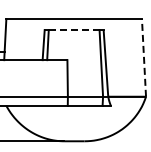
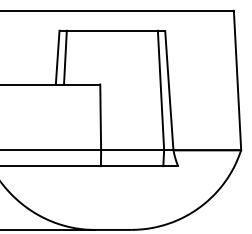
line: (73, 30) -> (111, 31), dashed -> solid
line: (144, 57) -> (238, 79), dashed -> solid

